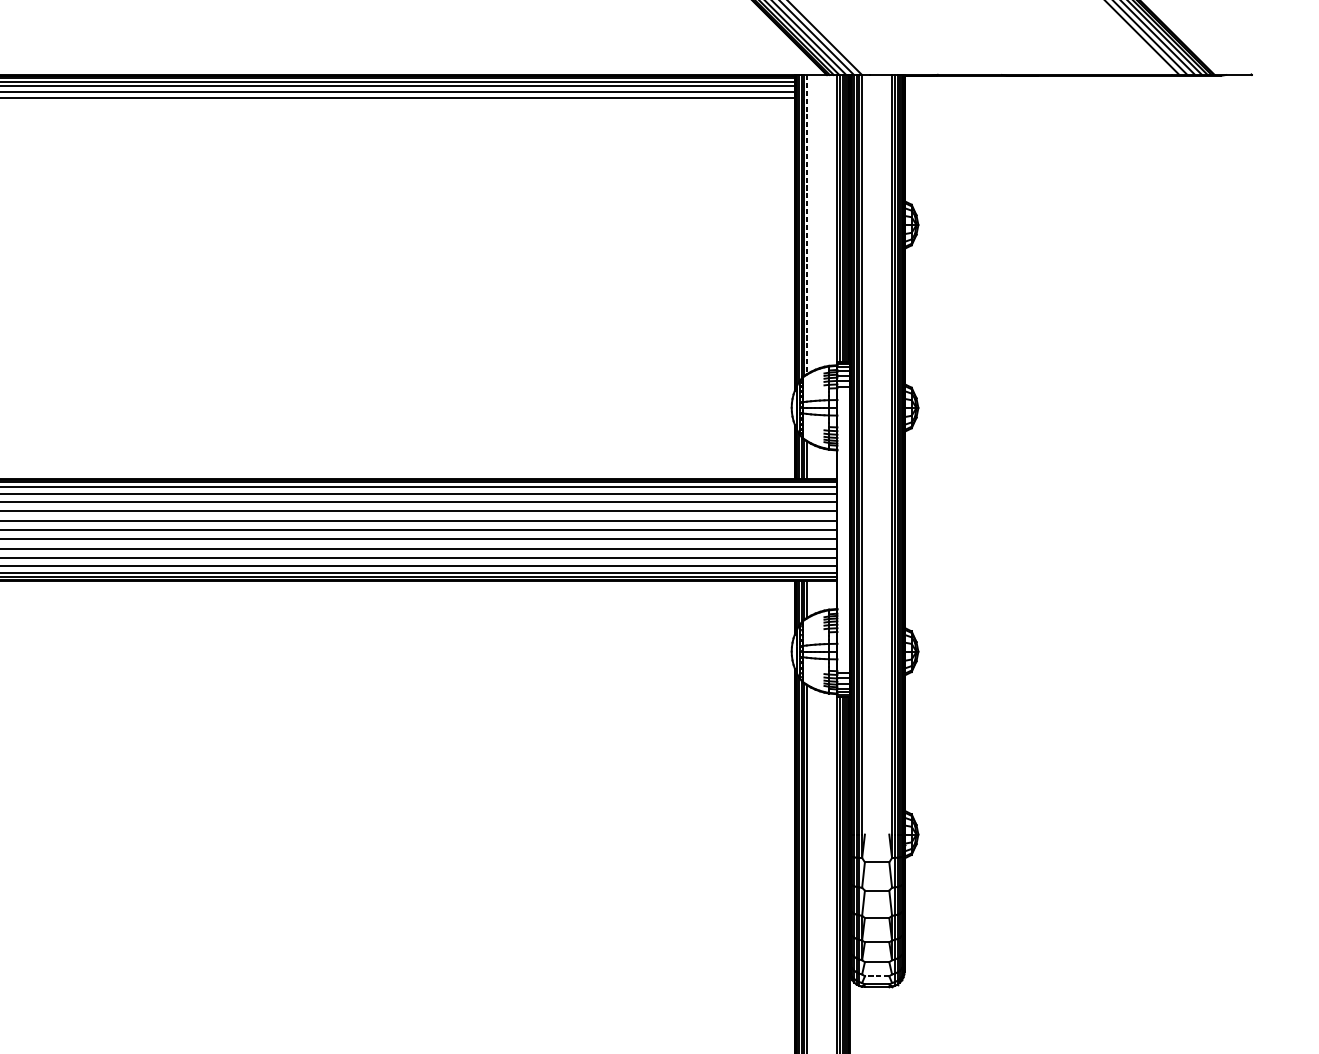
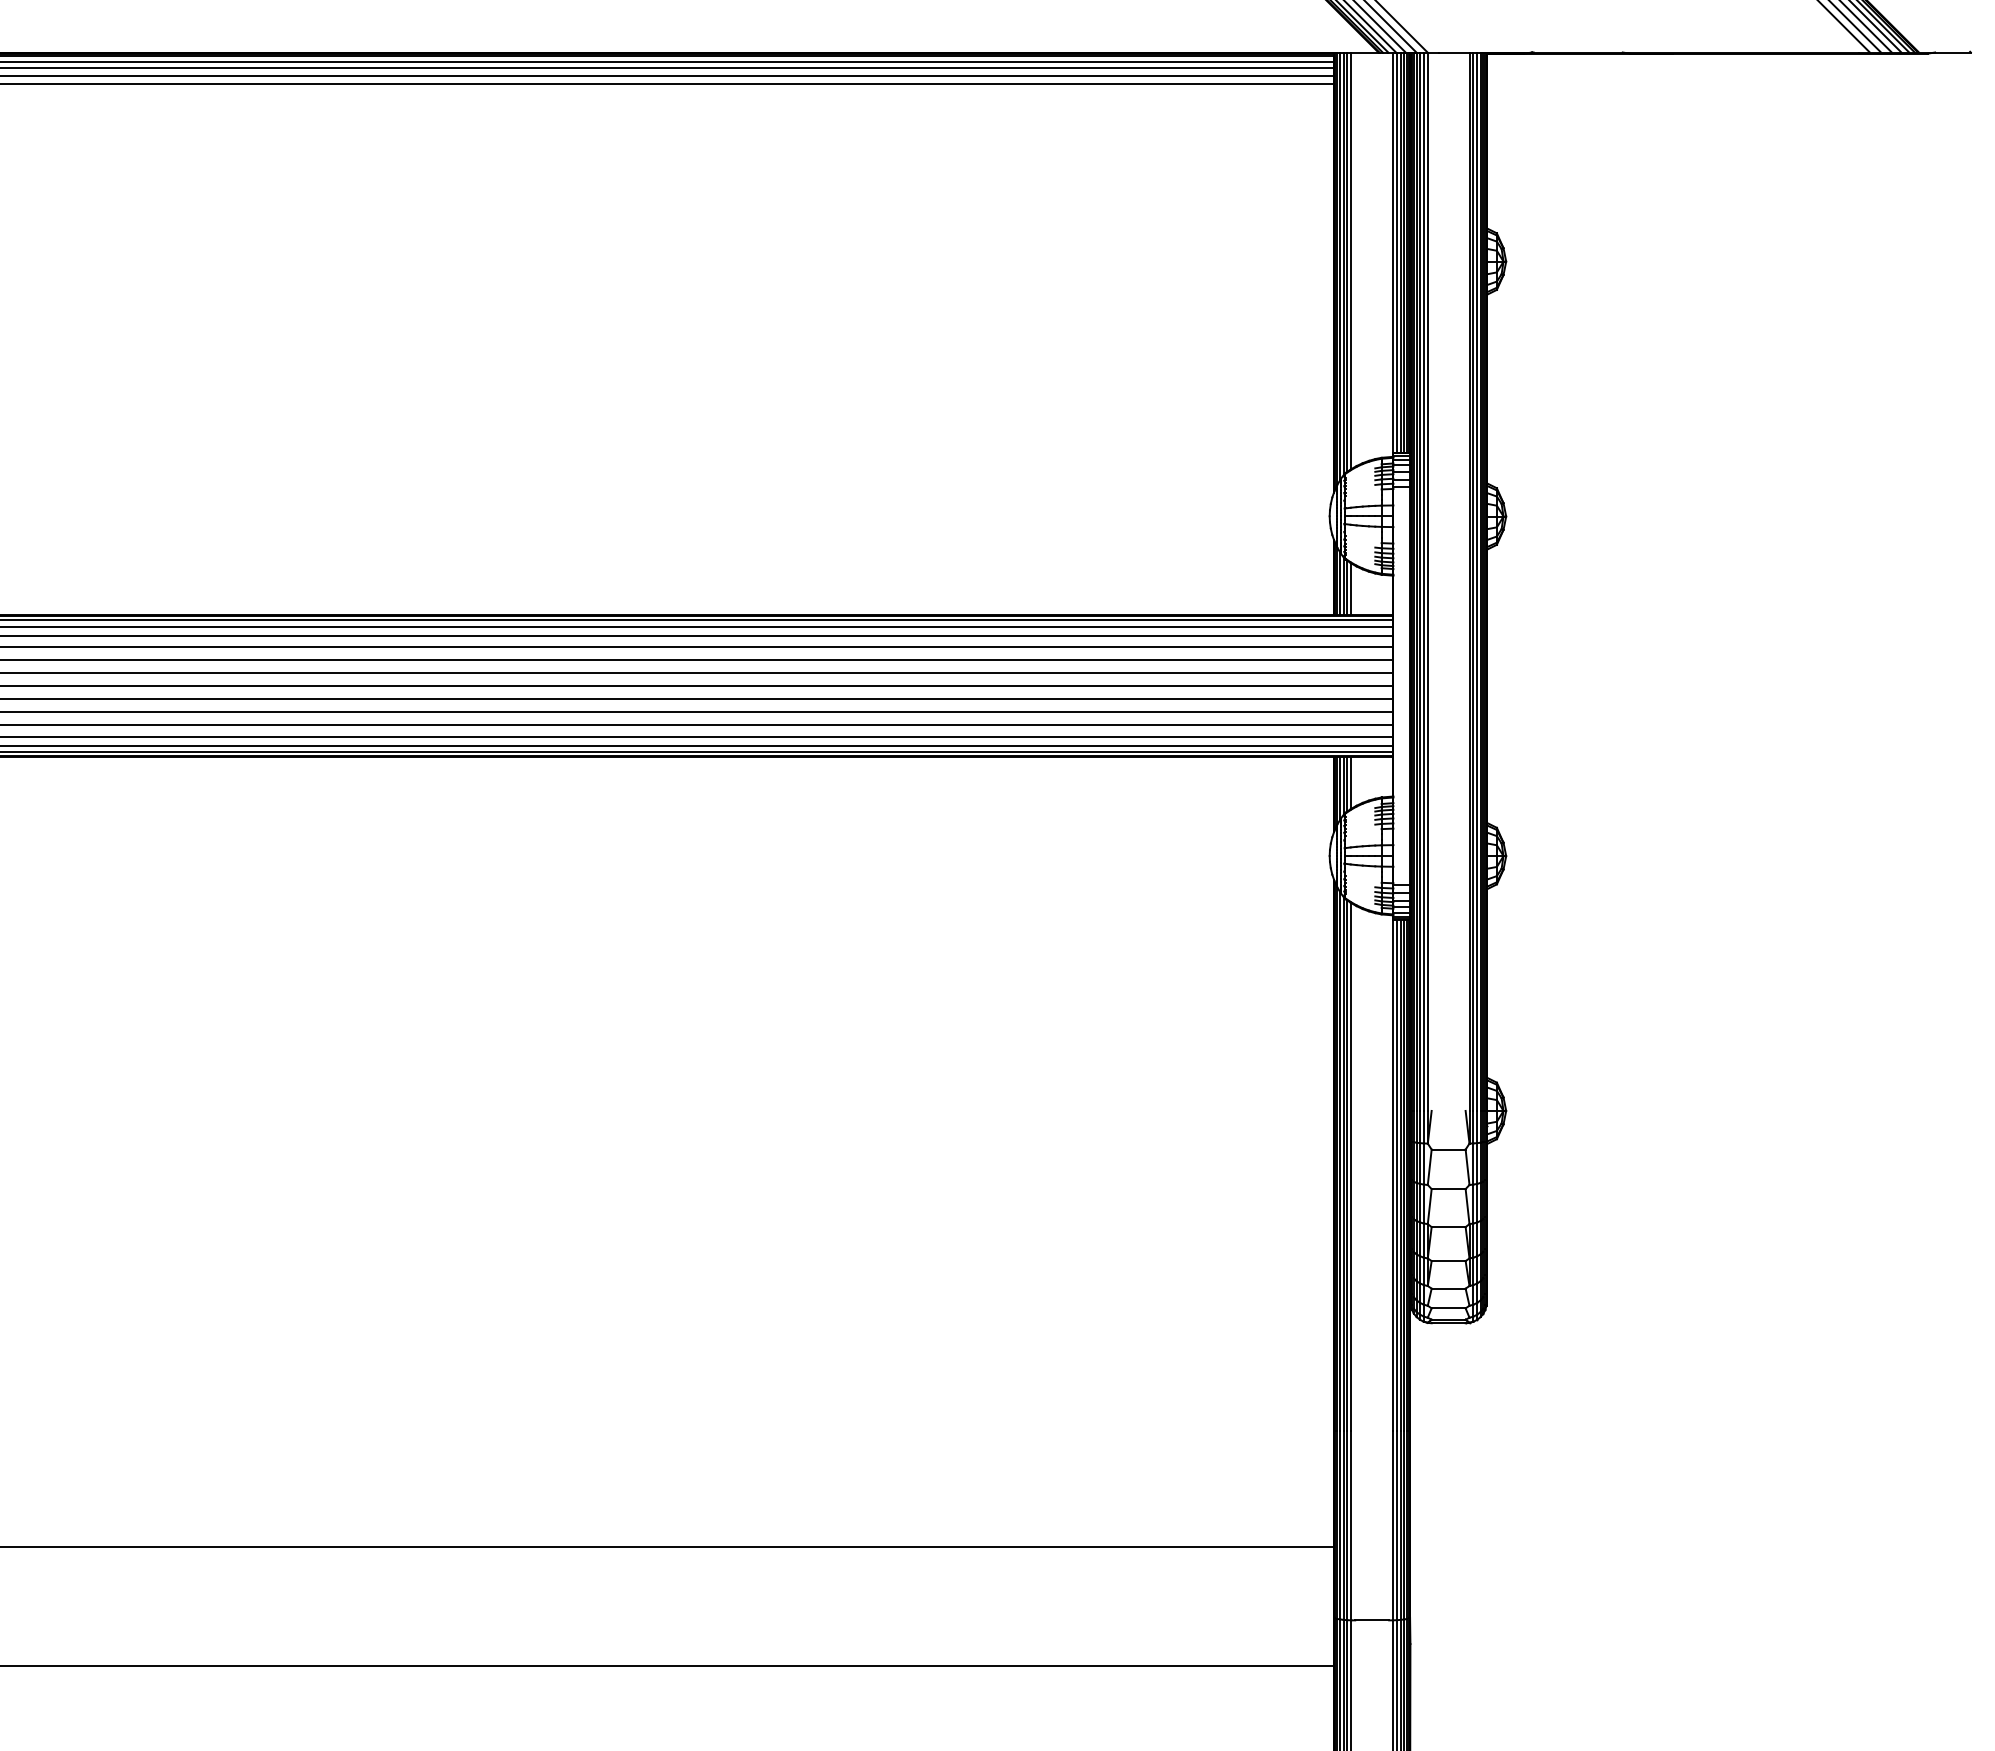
line: (807, 224) -> (1351, 261), dashed -> solid
line: (876, 976) -> (1448, 1308), dashed -> solid

